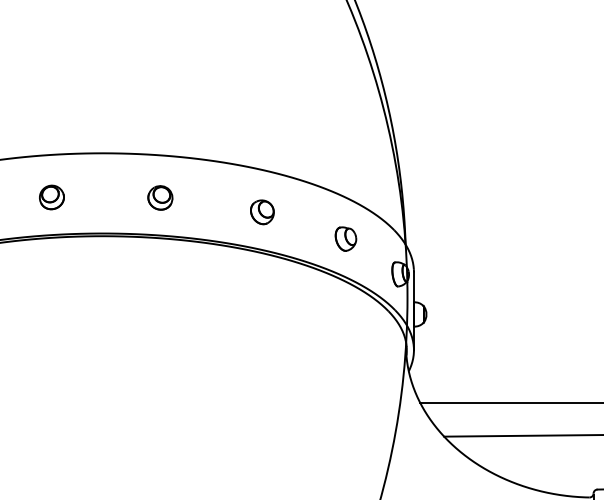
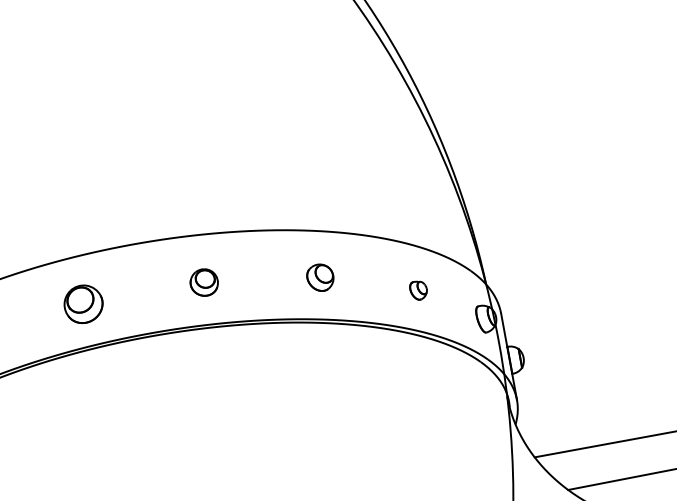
part: (51, 197) -> (83, 304), size x1.4
part: (345, 238) -> (418, 289), size x0.7

